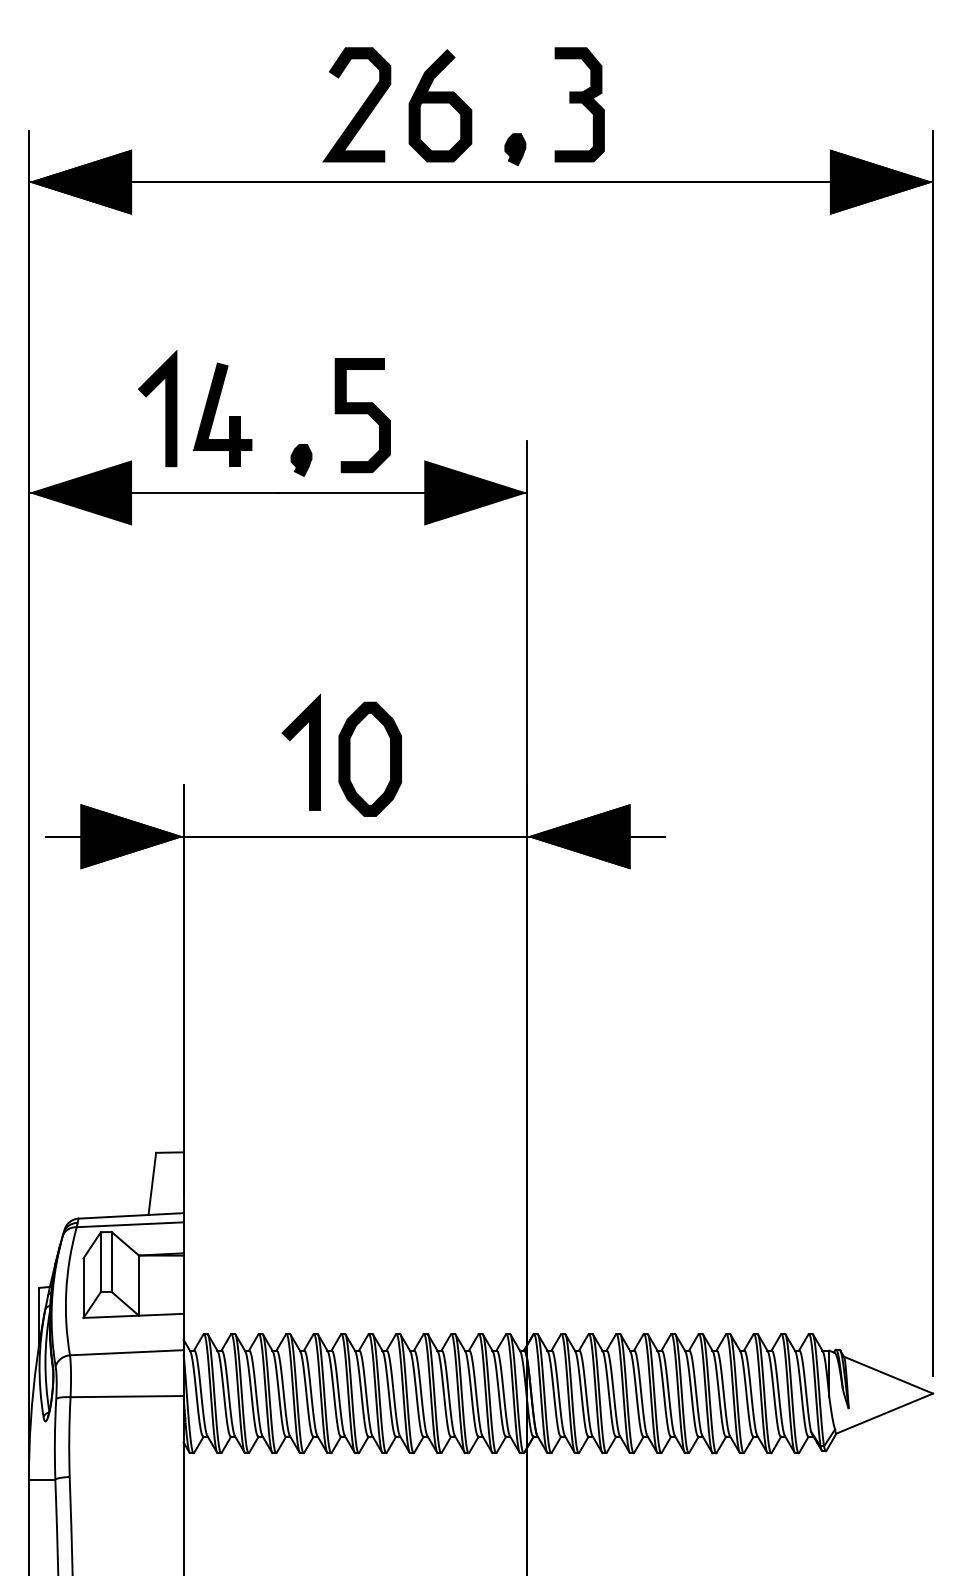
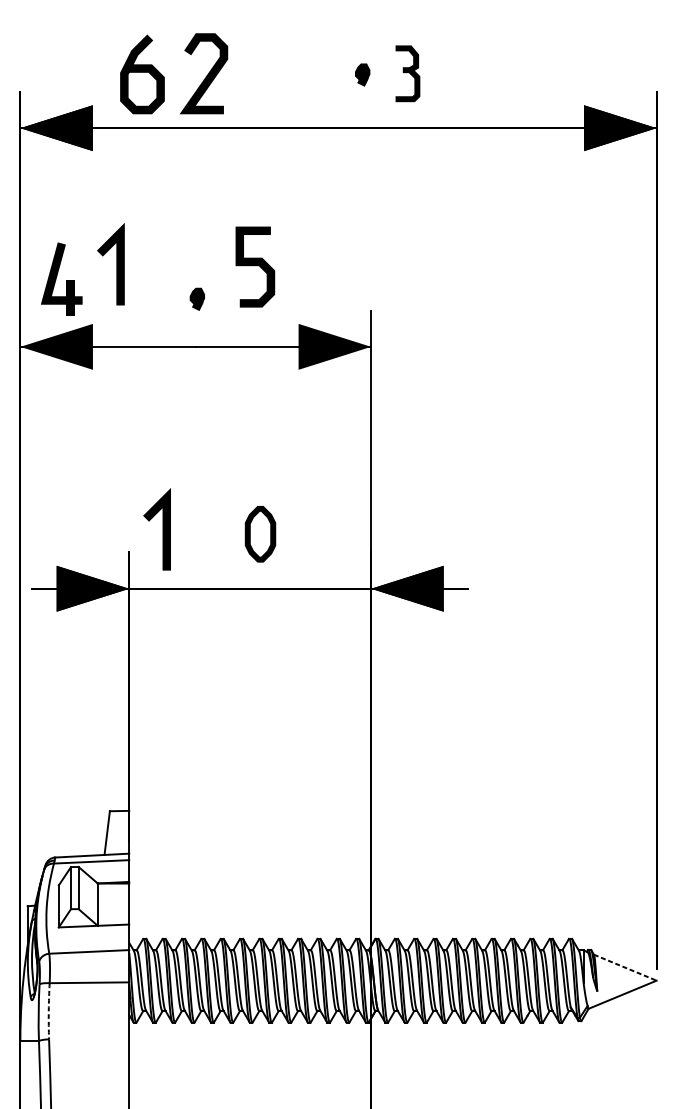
curve: (440, 103) -> (142, 72), moved
part: (579, 104) -> (407, 73), size x0.7
curve: (360, 107) -> (206, 75), moved
part: (515, 149) -> (362, 74), moved
line: (165, 408) -> (116, 264), moved
part: (216, 411) -> (57, 276), moved
curve: (362, 414) -> (255, 266), moved
part: (301, 460) -> (197, 299), moved
line: (309, 751) -> (162, 528), moved
part: (369, 758) -> (260, 533), size x0.7
line: (888, 1375) -> (625, 967), solid -> dashed
arc: (69, 1437) -> (48, 1011), solid -> dashed

